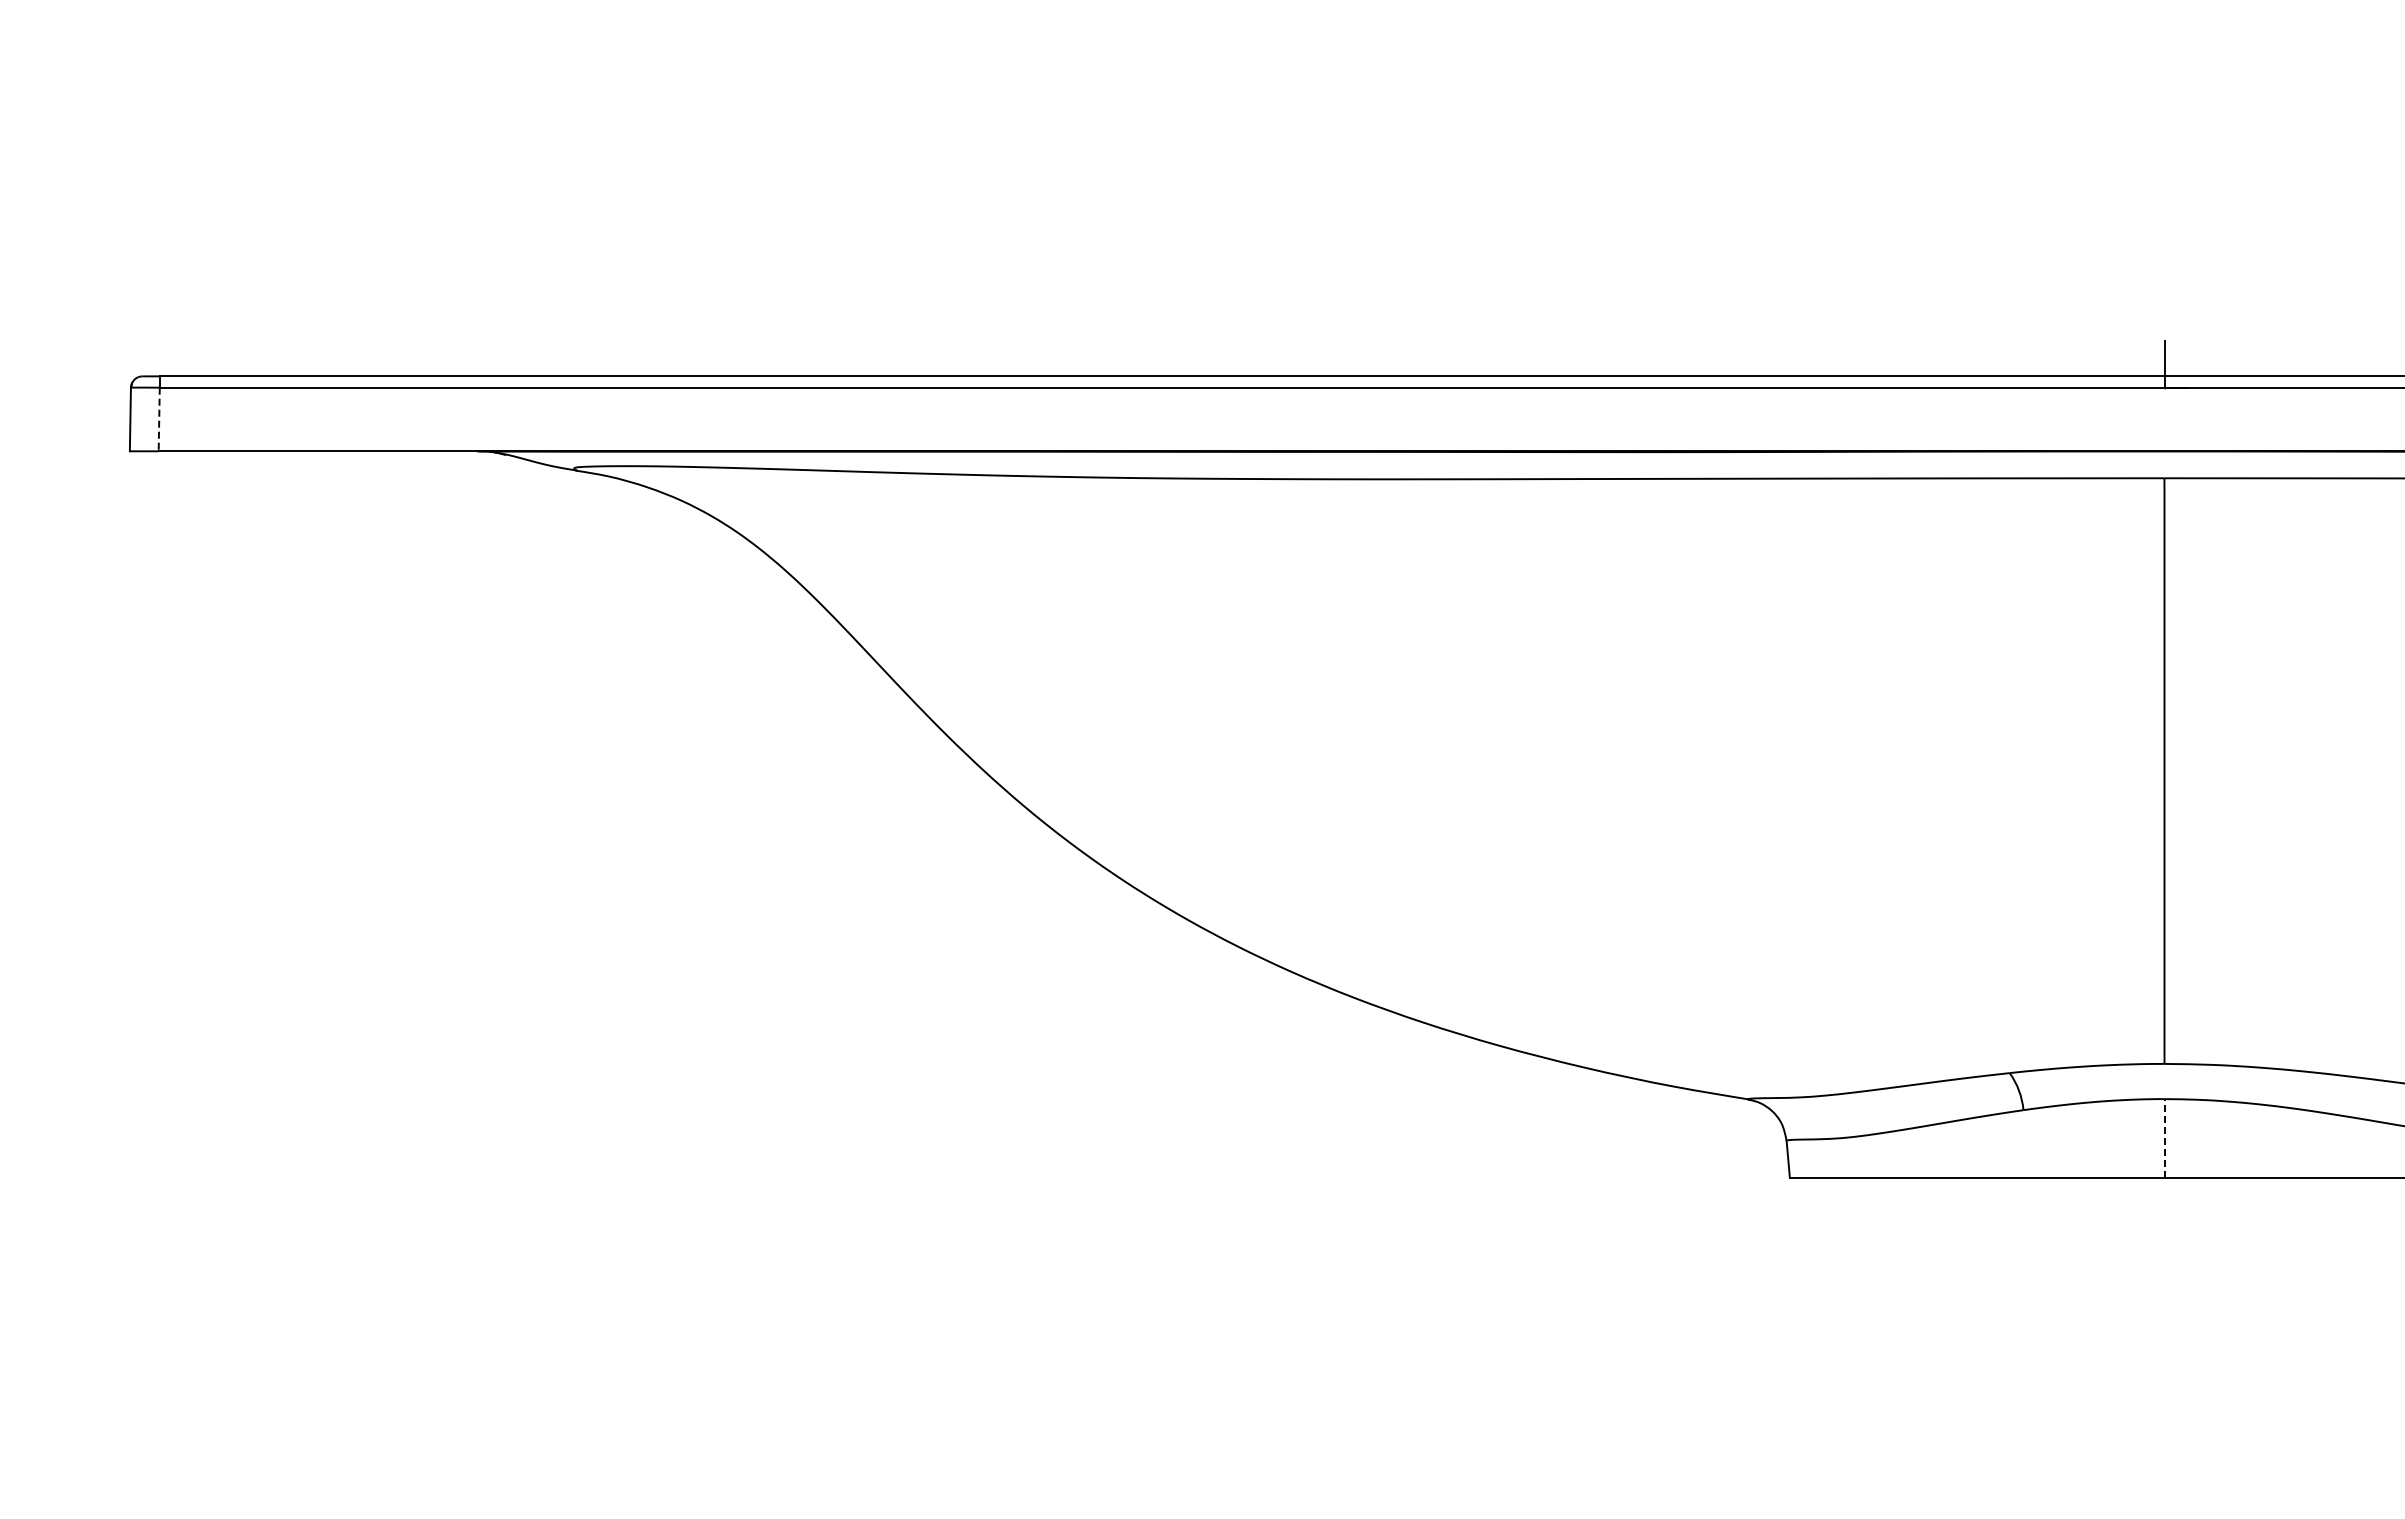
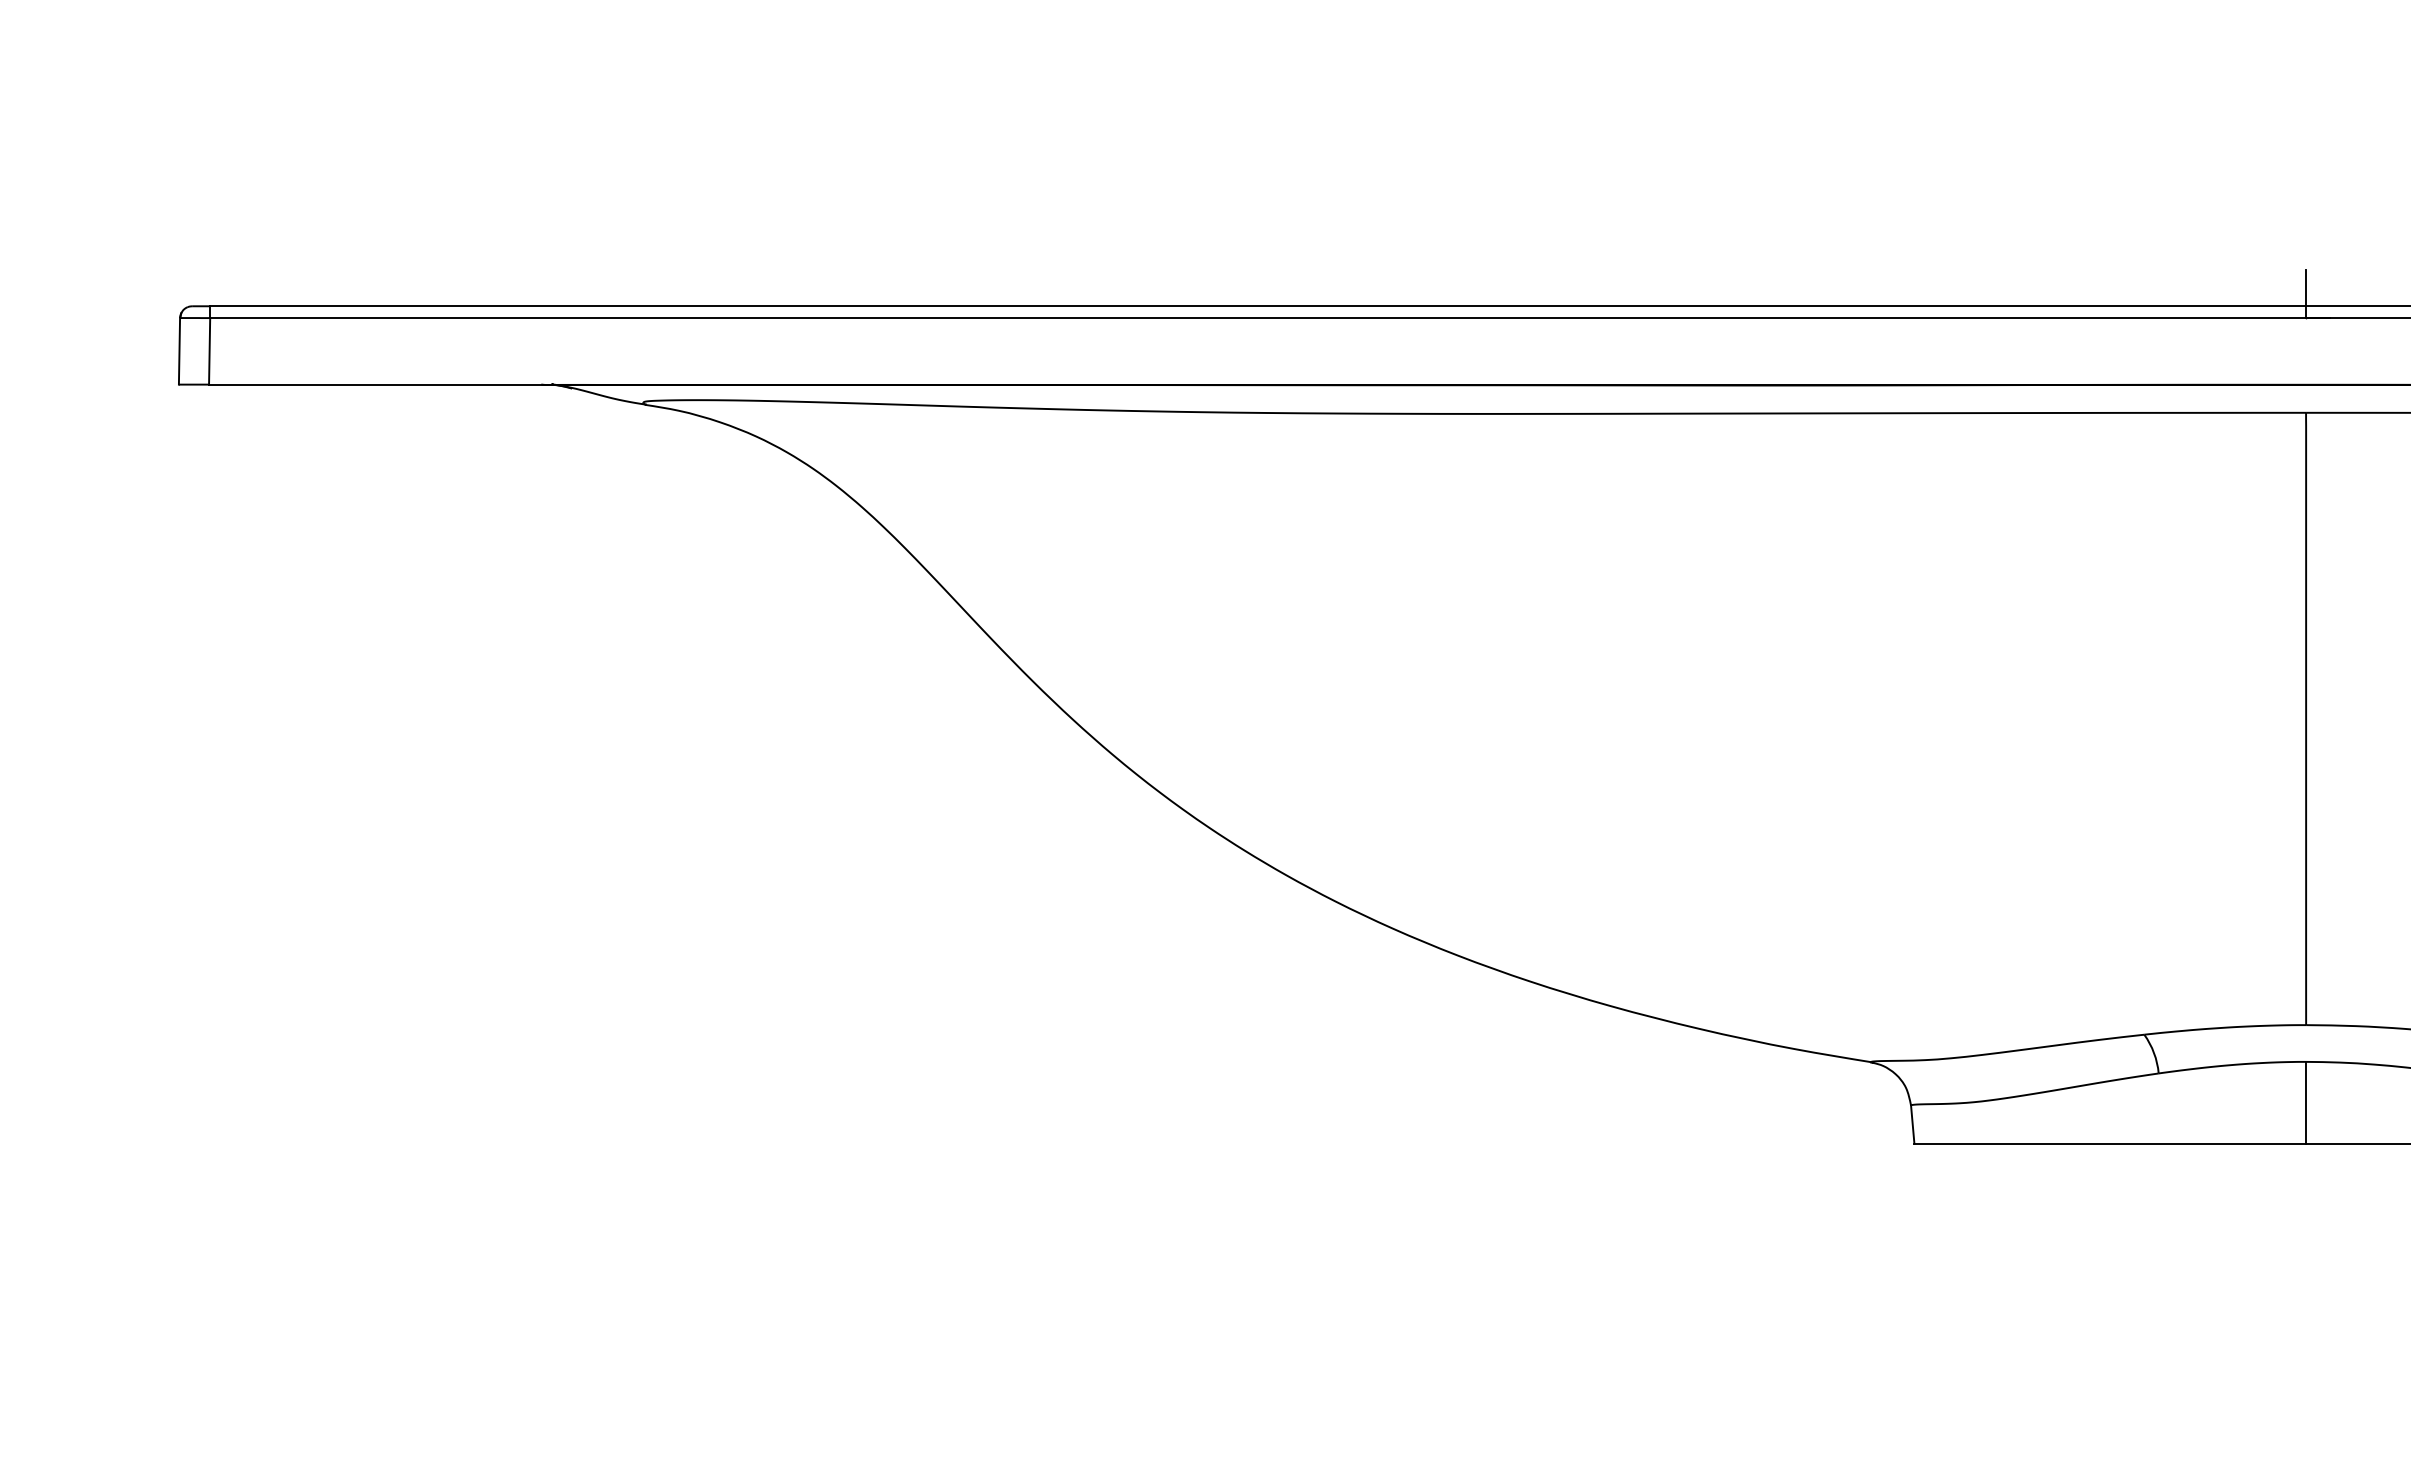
line: (159, 419) -> (209, 351), dashed -> solid
line: (2164, 1137) -> (2306, 1102), dashed -> solid

